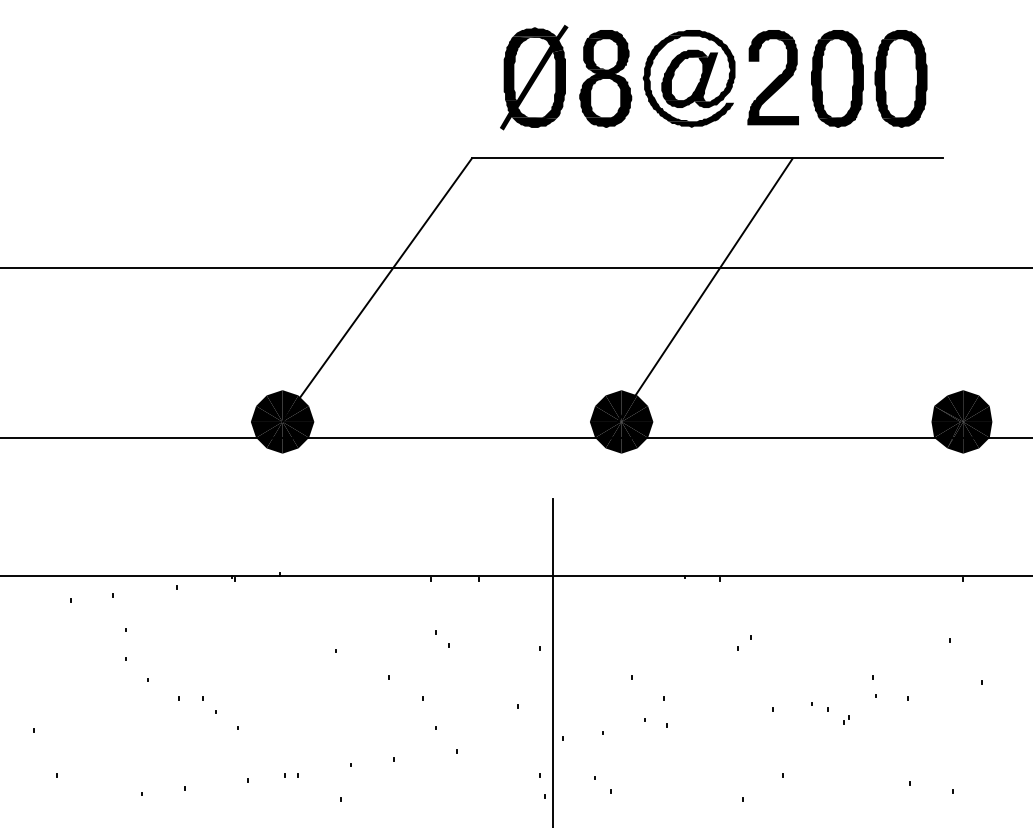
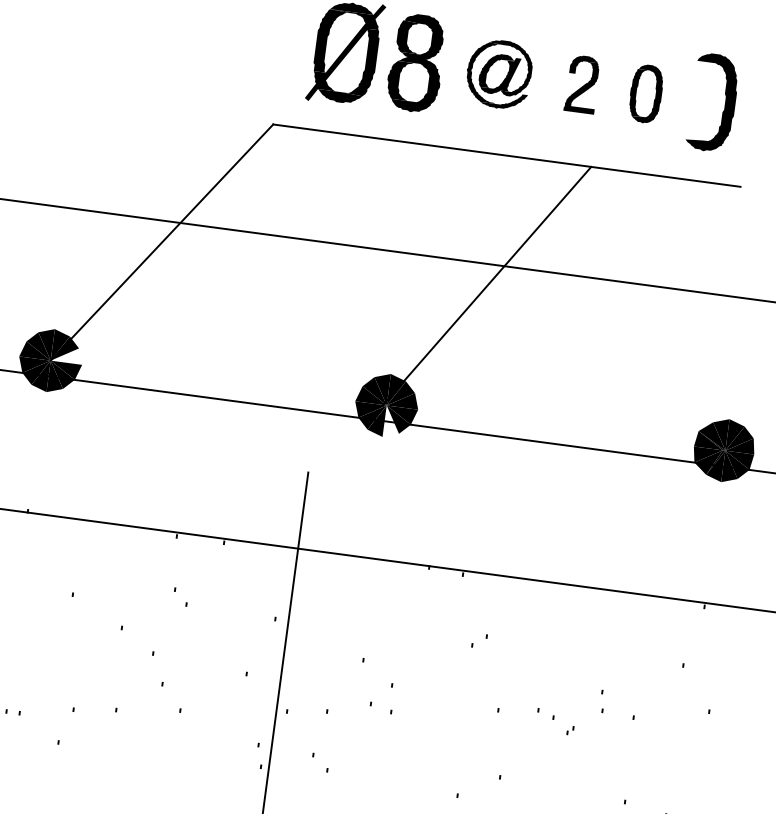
part: (772, 77) -> (581, 84), size x0.6
part: (688, 78) -> (498, 73), size x0.7
part: (837, 78) -> (646, 93), size x0.6
fill: (887, 78) -> (695, 100), removed
fill: (298, 413) -> (67, 354), removed
fill: (629, 437) -> (392, 421), removed

